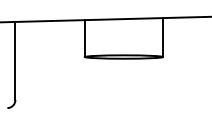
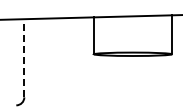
line: (15, 60) -> (24, 57), solid -> dashed

